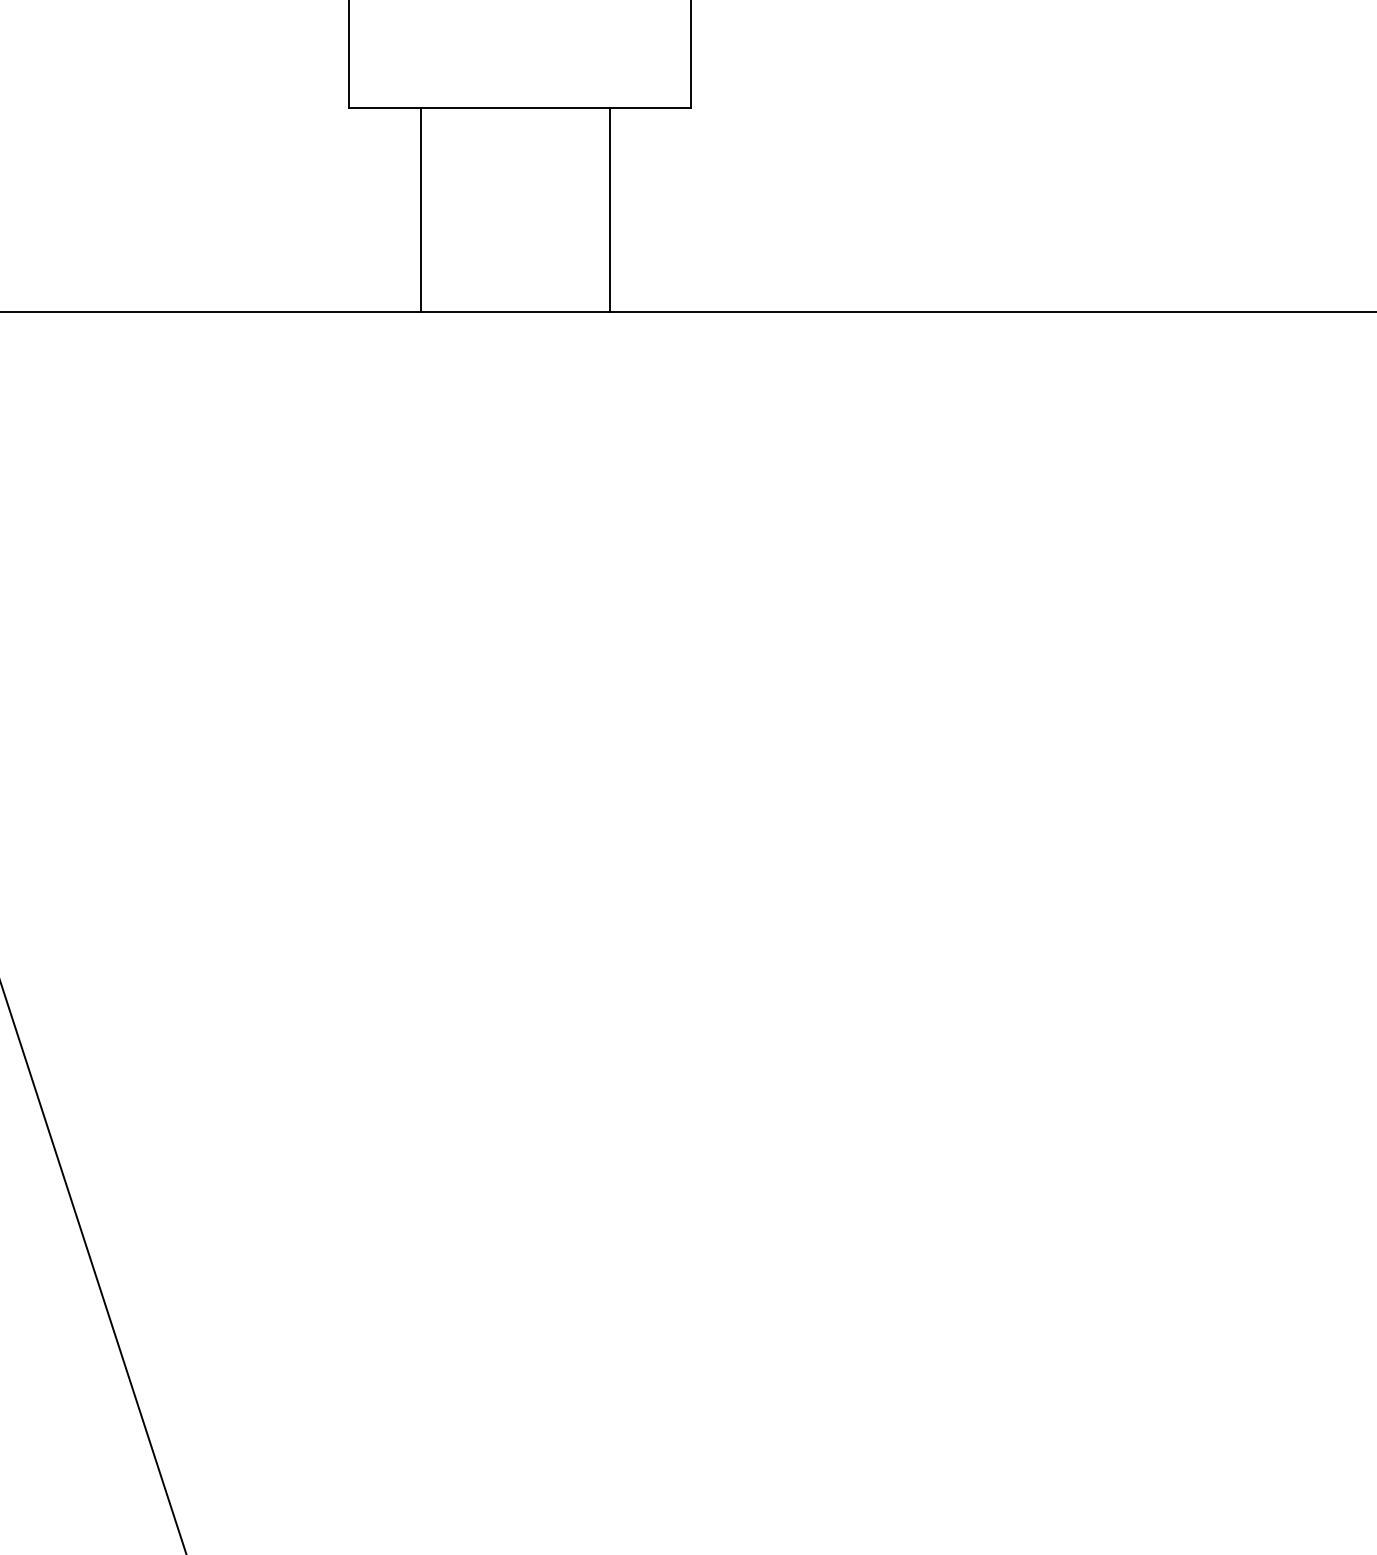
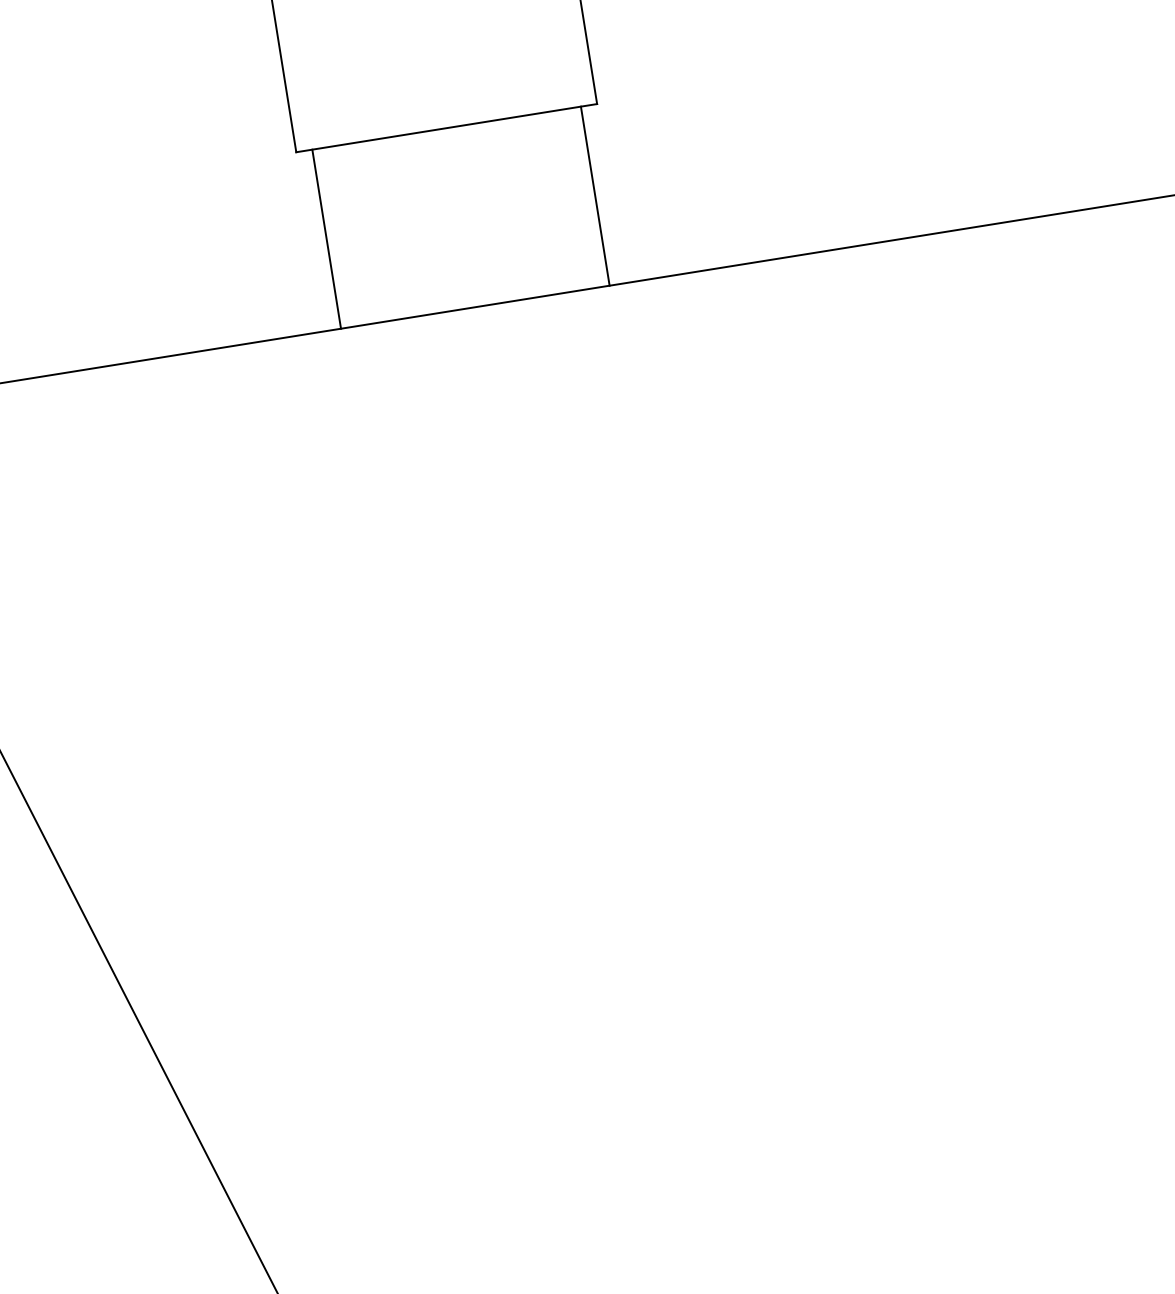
line: (421, 209) -> (326, 238), moved
line: (610, 209) -> (595, 195), moved

